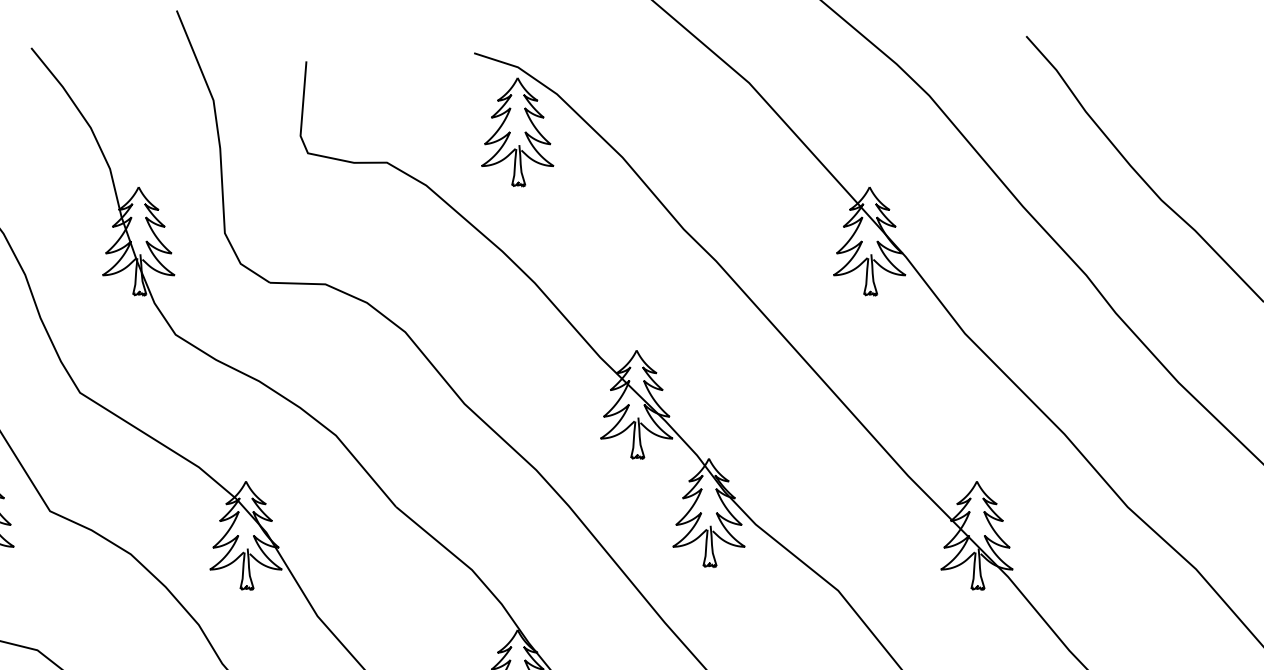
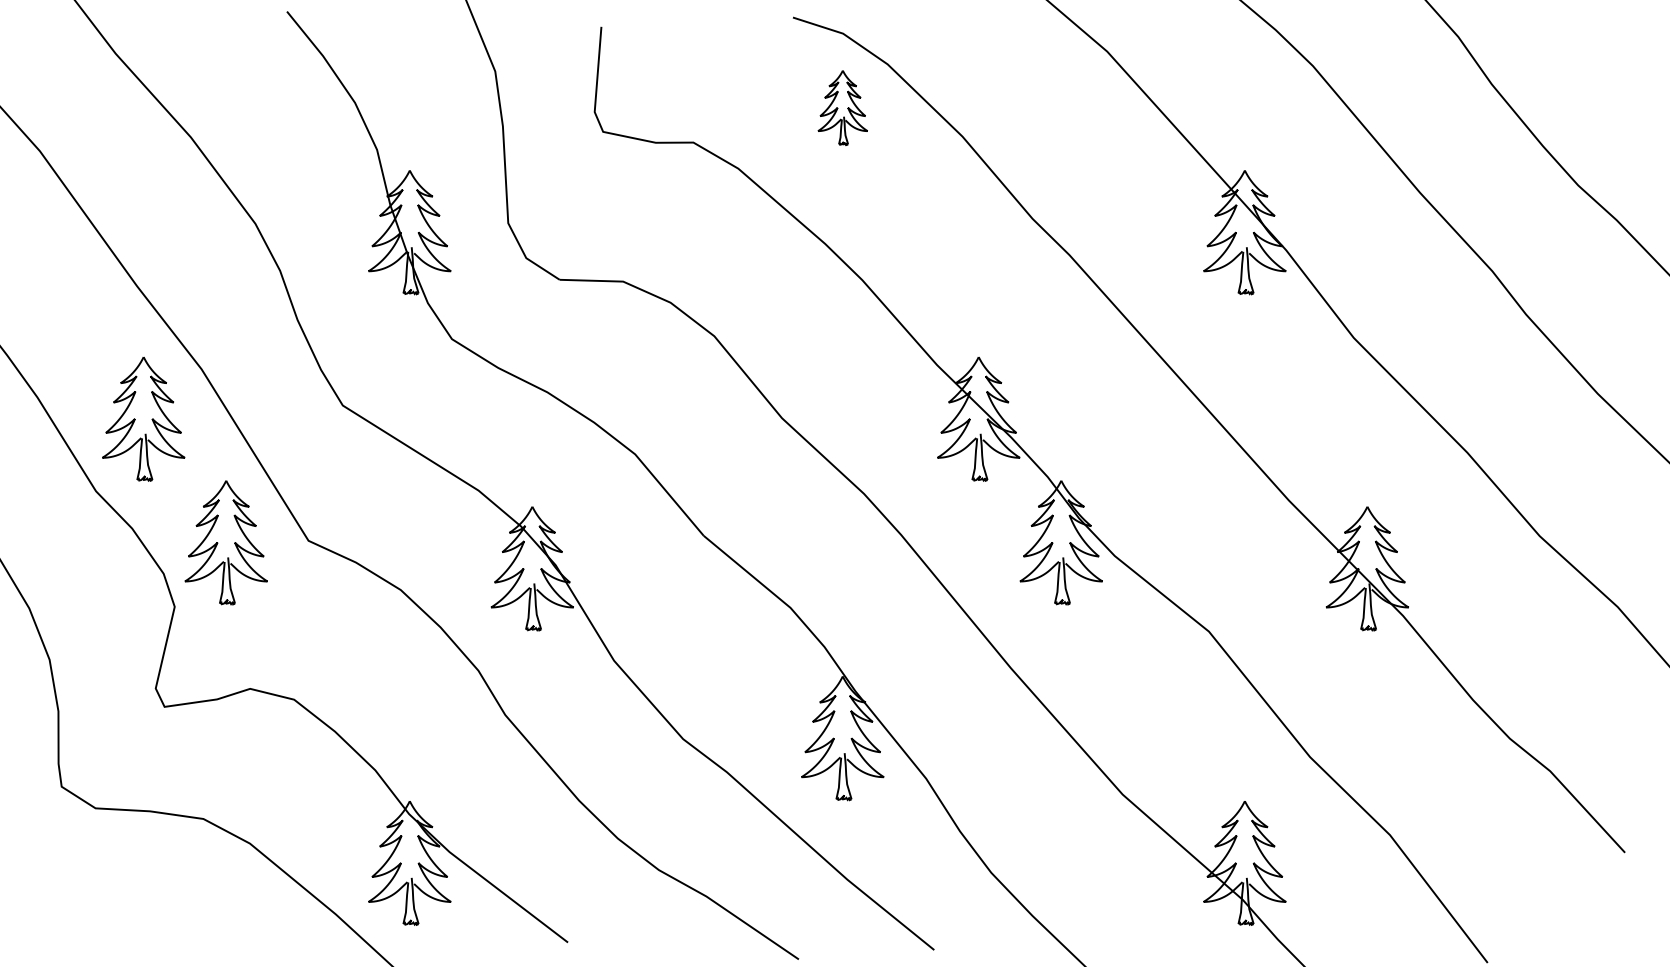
part: (517, 131) -> (842, 107), size x0.6

